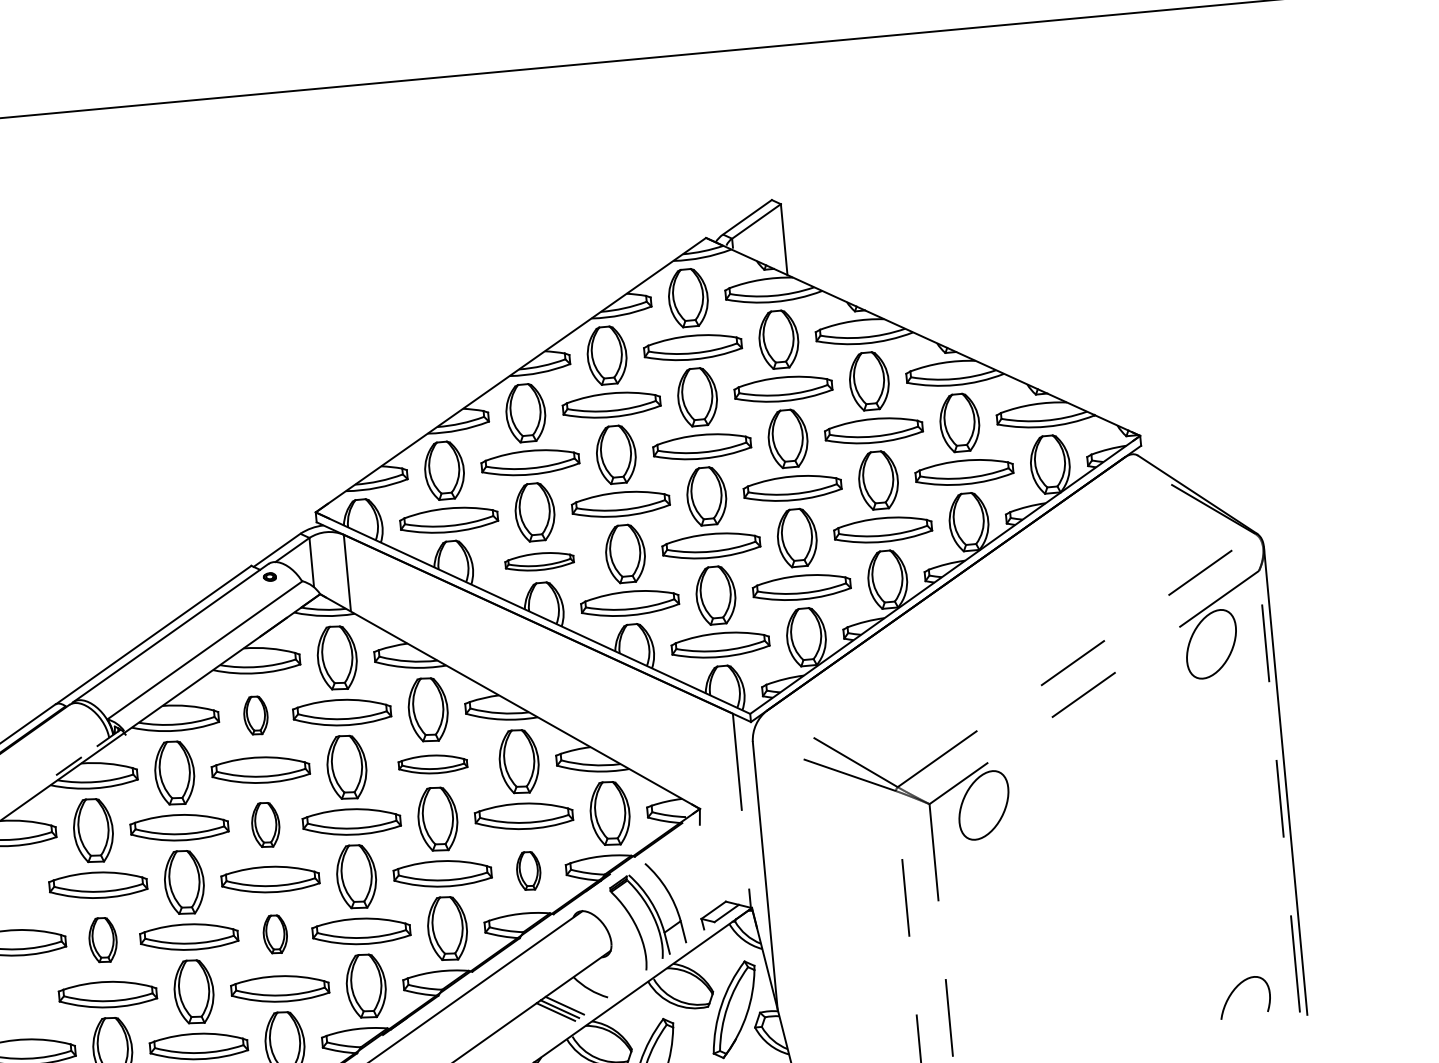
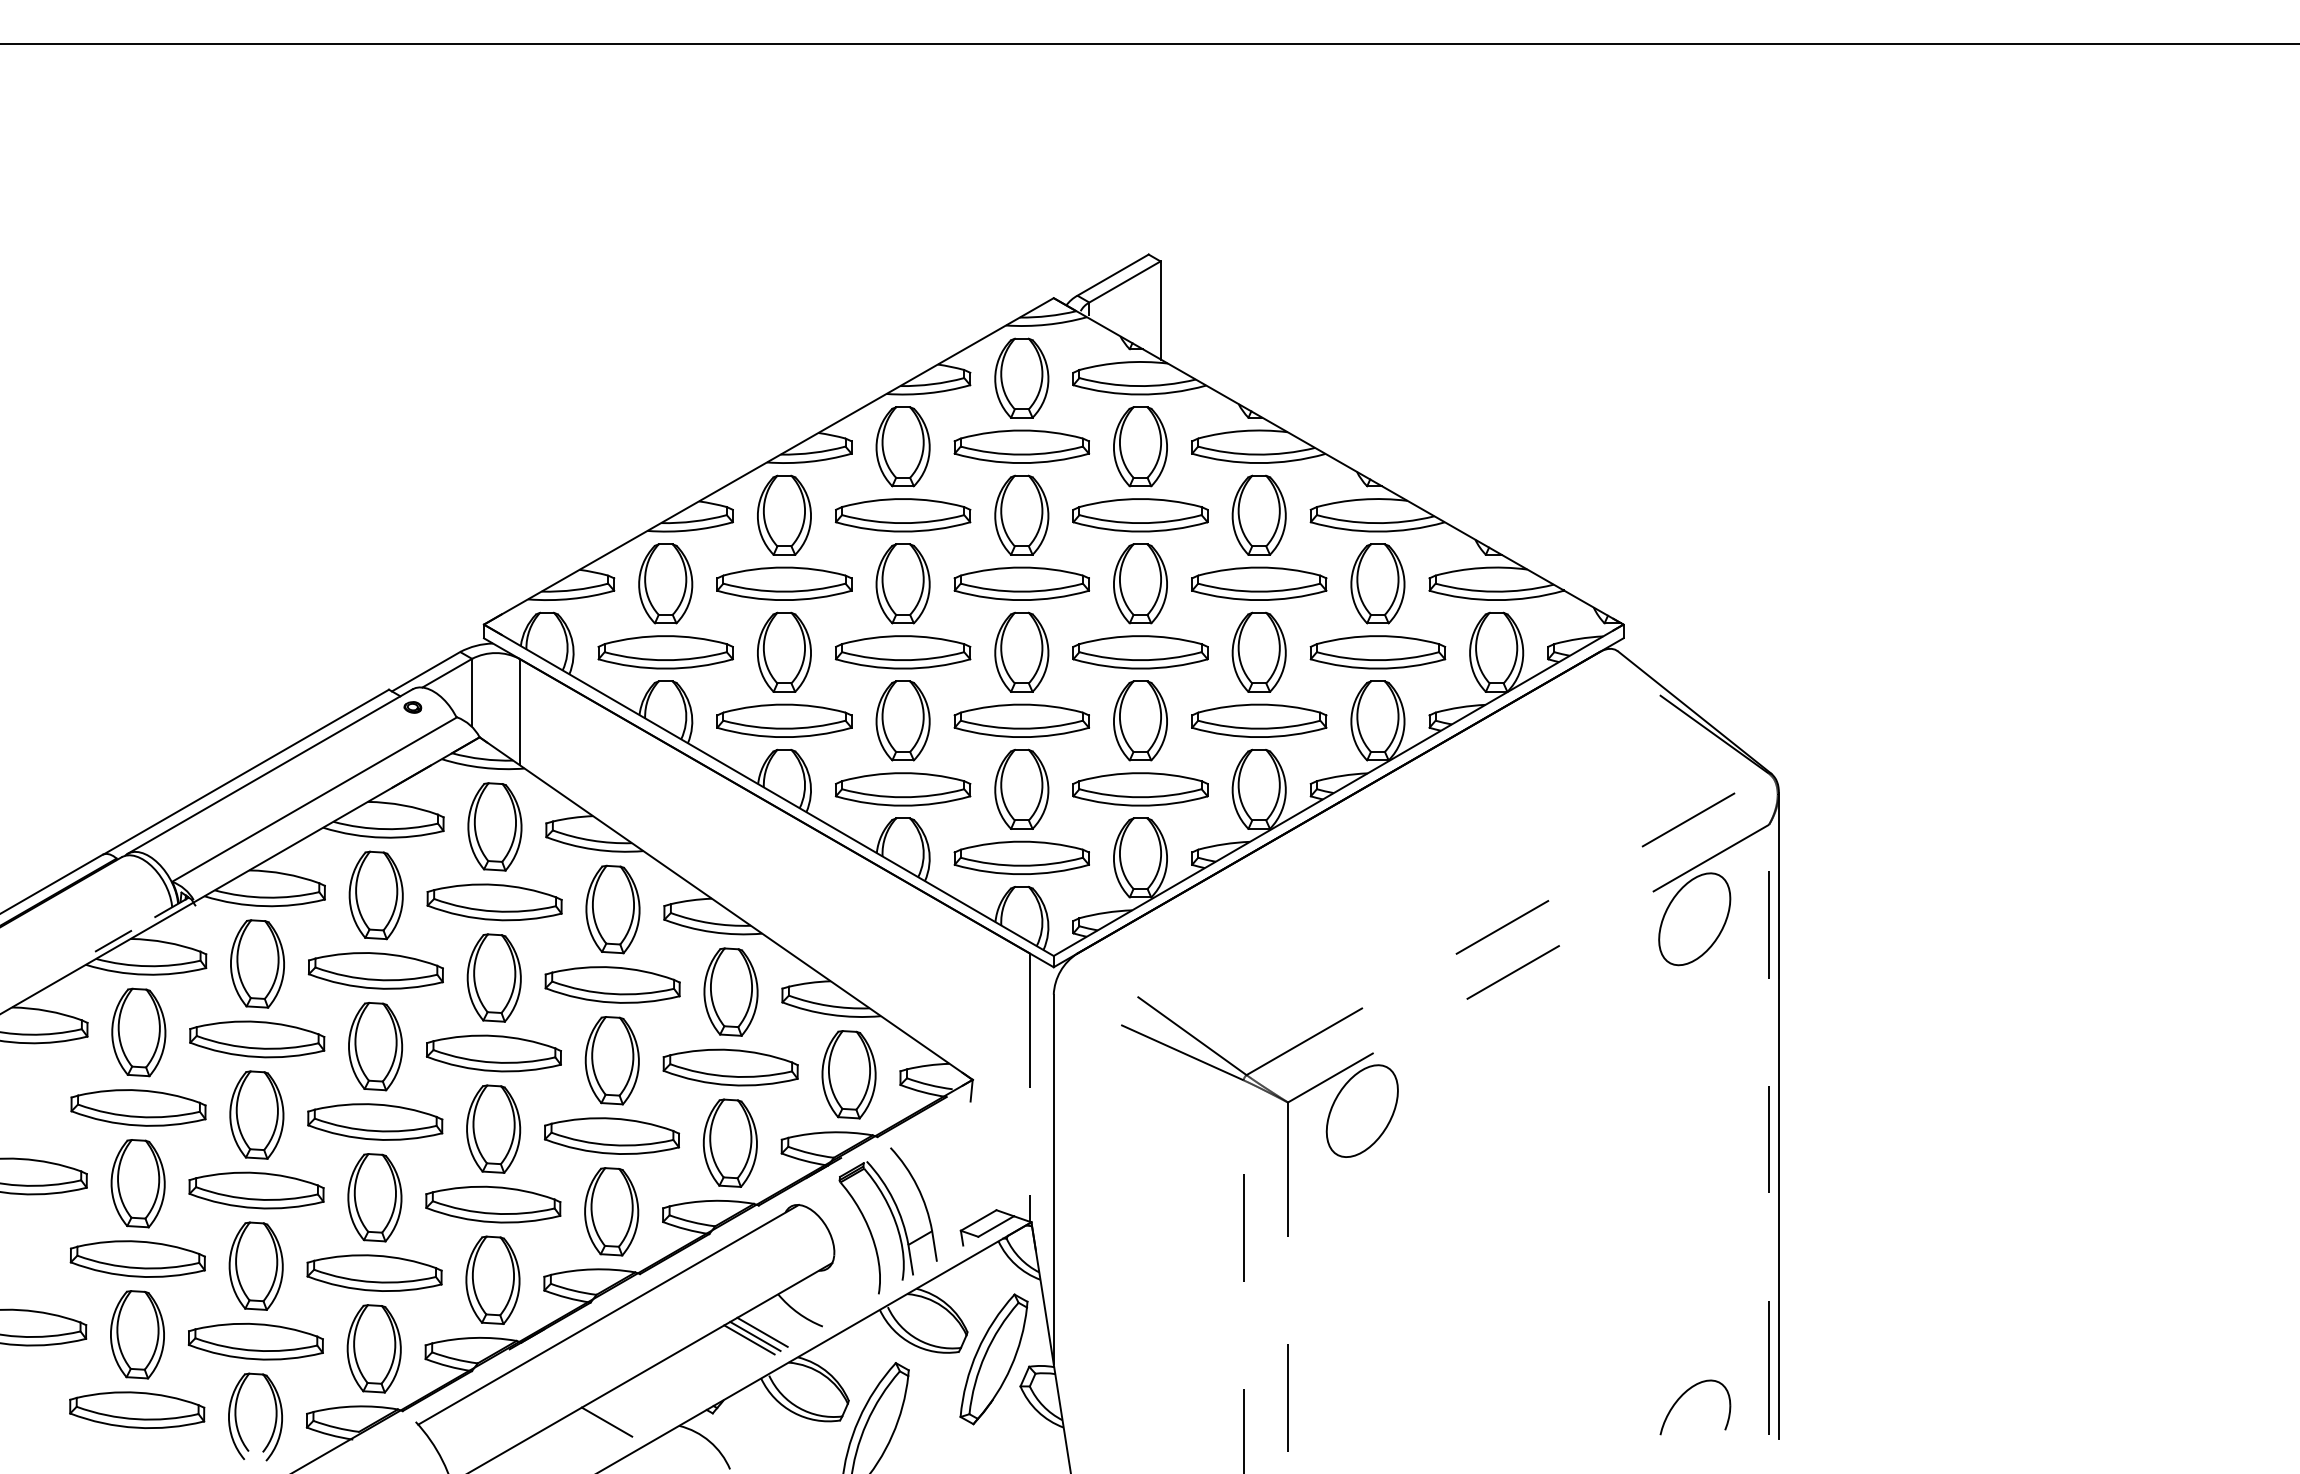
part: (539, 561) -> (784, 720), size x1.43
part: (255, 715) -> (375, 895), size x1.67
part: (432, 764) -> (612, 984), size x1.43
part: (265, 824) -> (375, 1046), size x1.43
part: (528, 870) -> (729, 1142), size x1.67
part: (275, 934) -> (374, 1197), size x1.67
part: (102, 939) -> (137, 1183), size x1.43

